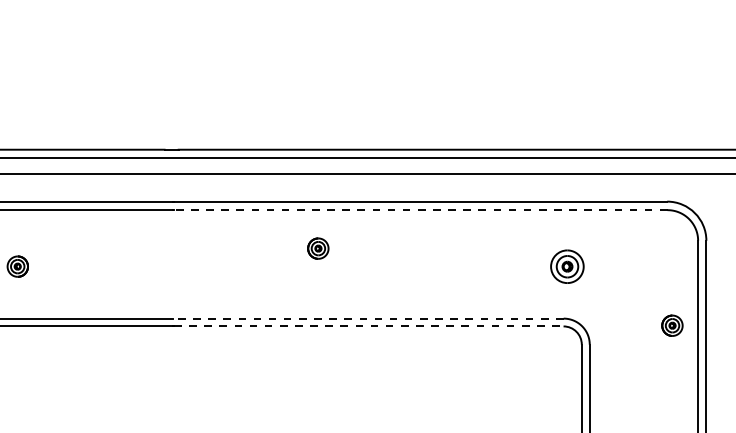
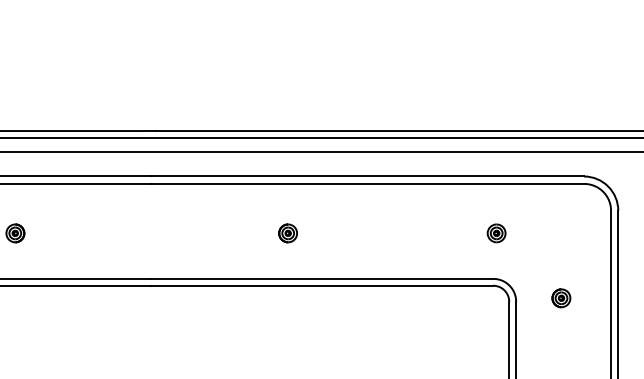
line: (420, 210) -> (367, 184), dashed -> solid
part: (318, 248) -> (288, 233), moved
part: (567, 266) -> (496, 233), size x0.62
line: (368, 318) -> (322, 278), dashed -> solid
part: (672, 325) -> (561, 298), moved
line: (368, 326) -> (322, 285), dashed -> solid

